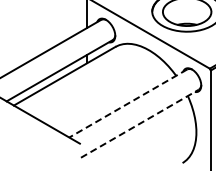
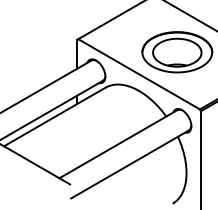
line: (127, 103) -> (117, 144), dashed -> solid
line: (140, 123) -> (130, 164), dashed -> solid

